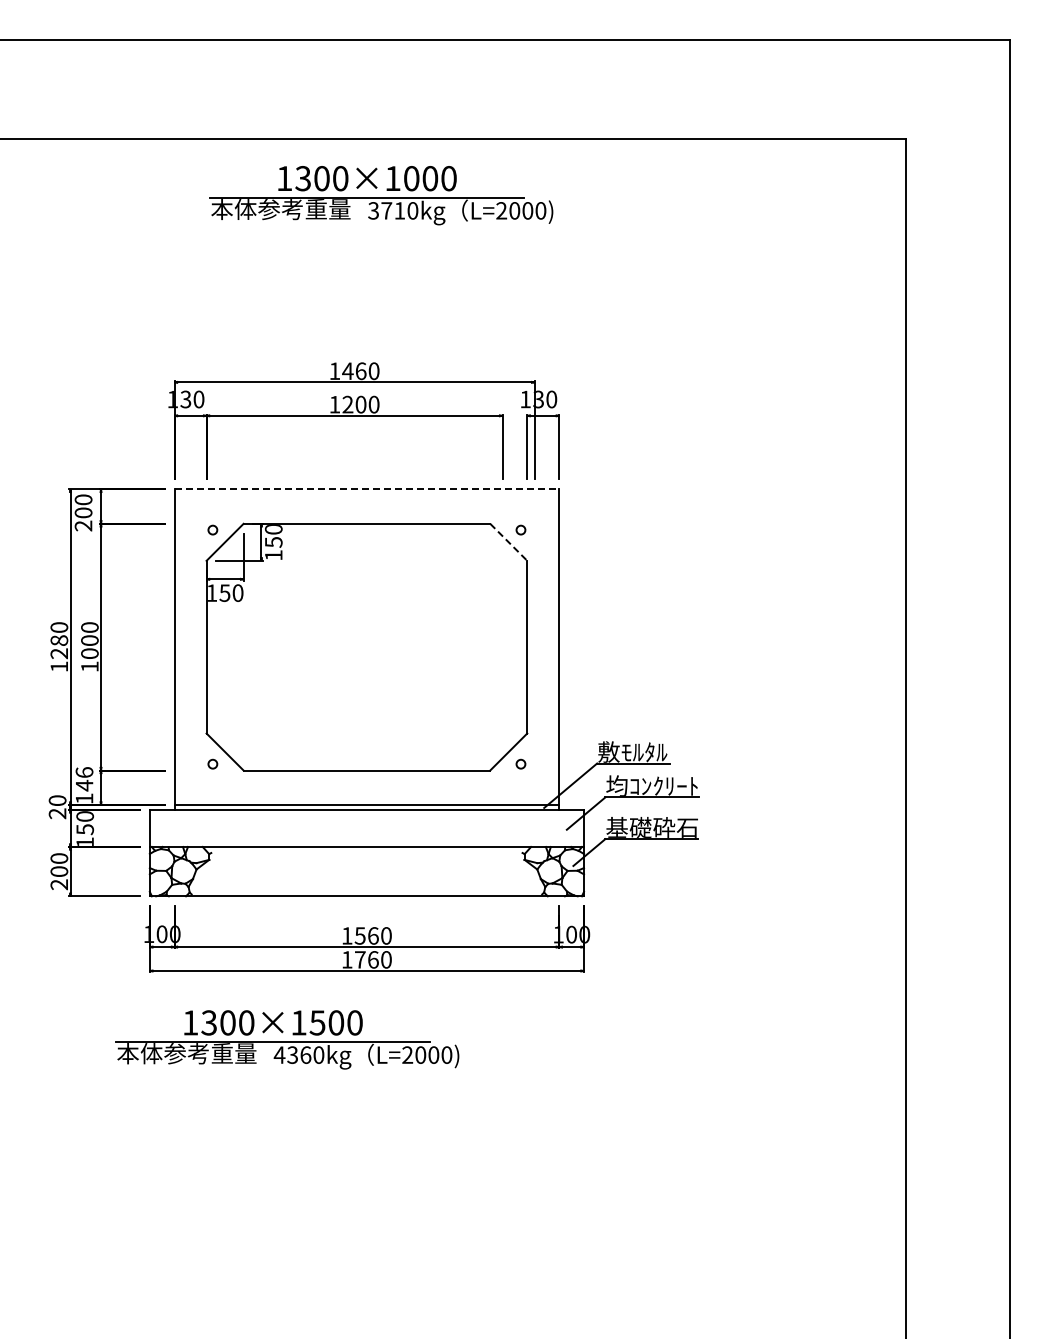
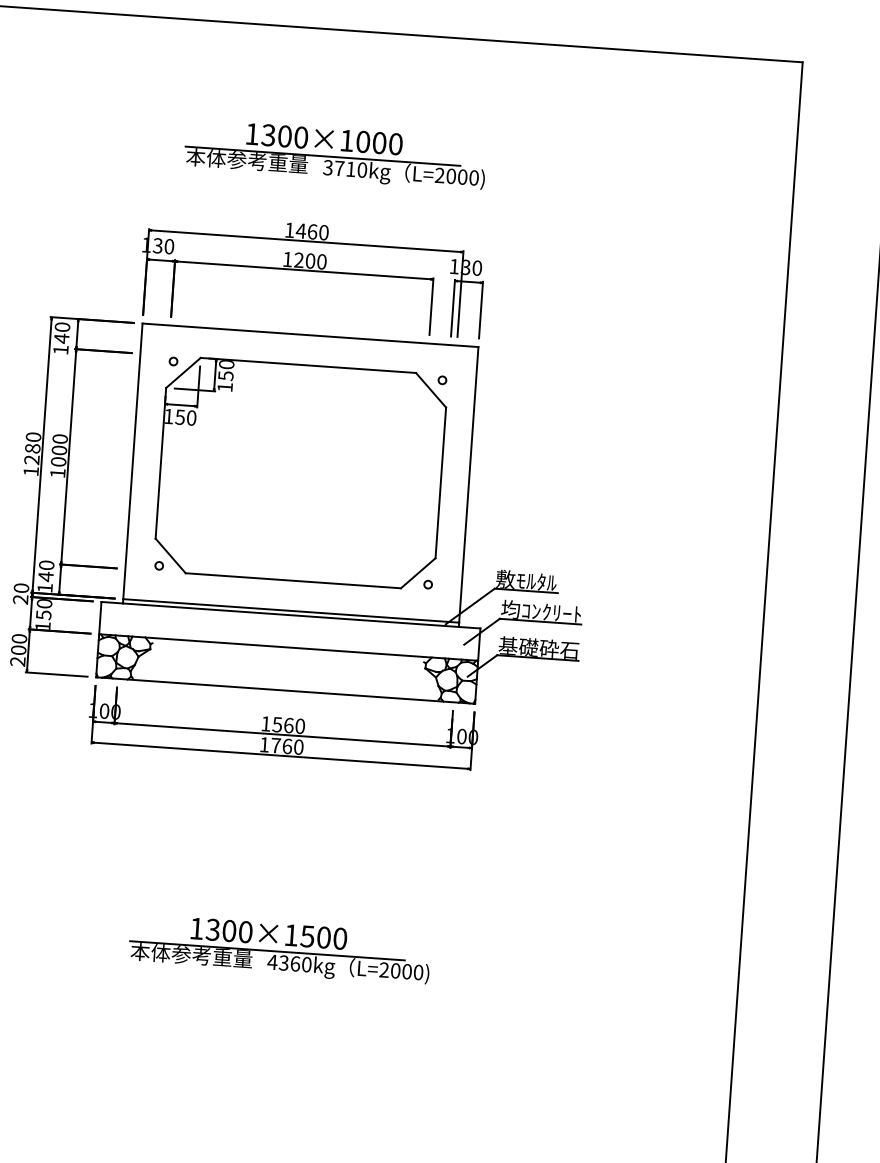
part: (381, 195) -> (335, 154), moved
line: (367, 489) -> (310, 335), dashed -> solid
text: (83, 519) -> (61, 344), 200 -> 140
line: (509, 542) -> (431, 390), dashed -> solid
text: (84, 772) -> (46, 565), 146 -> 140
part: (287, 1039) -> (280, 949), moved

